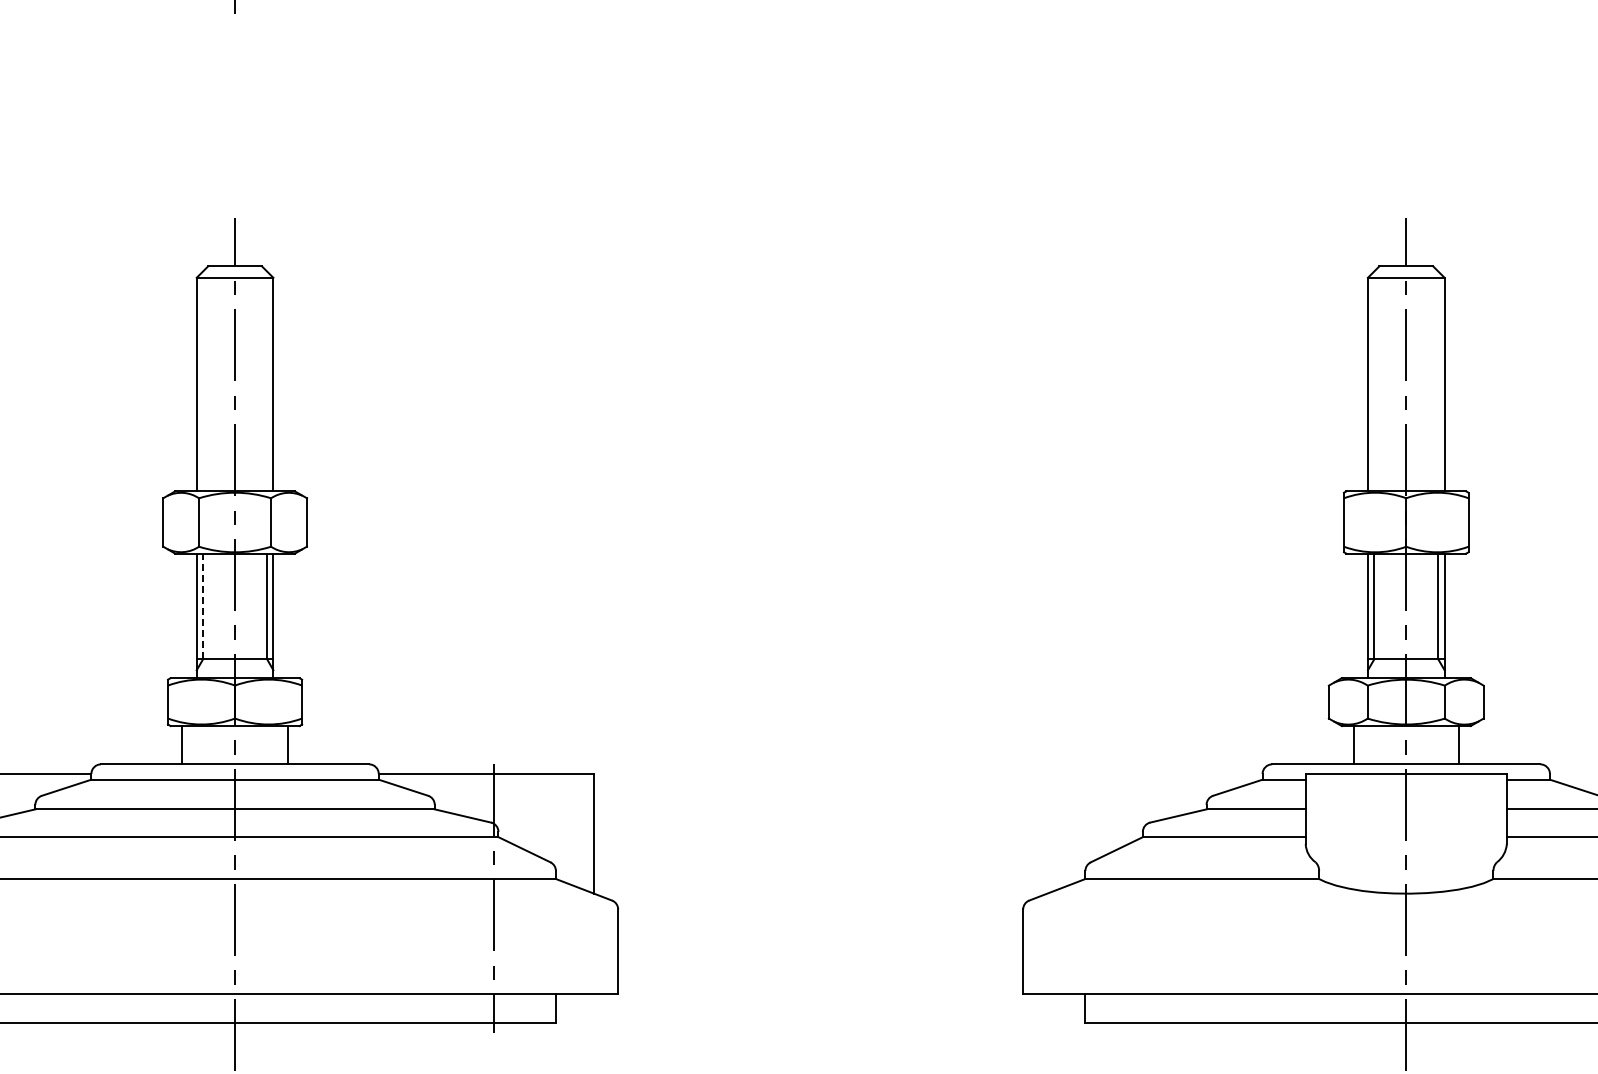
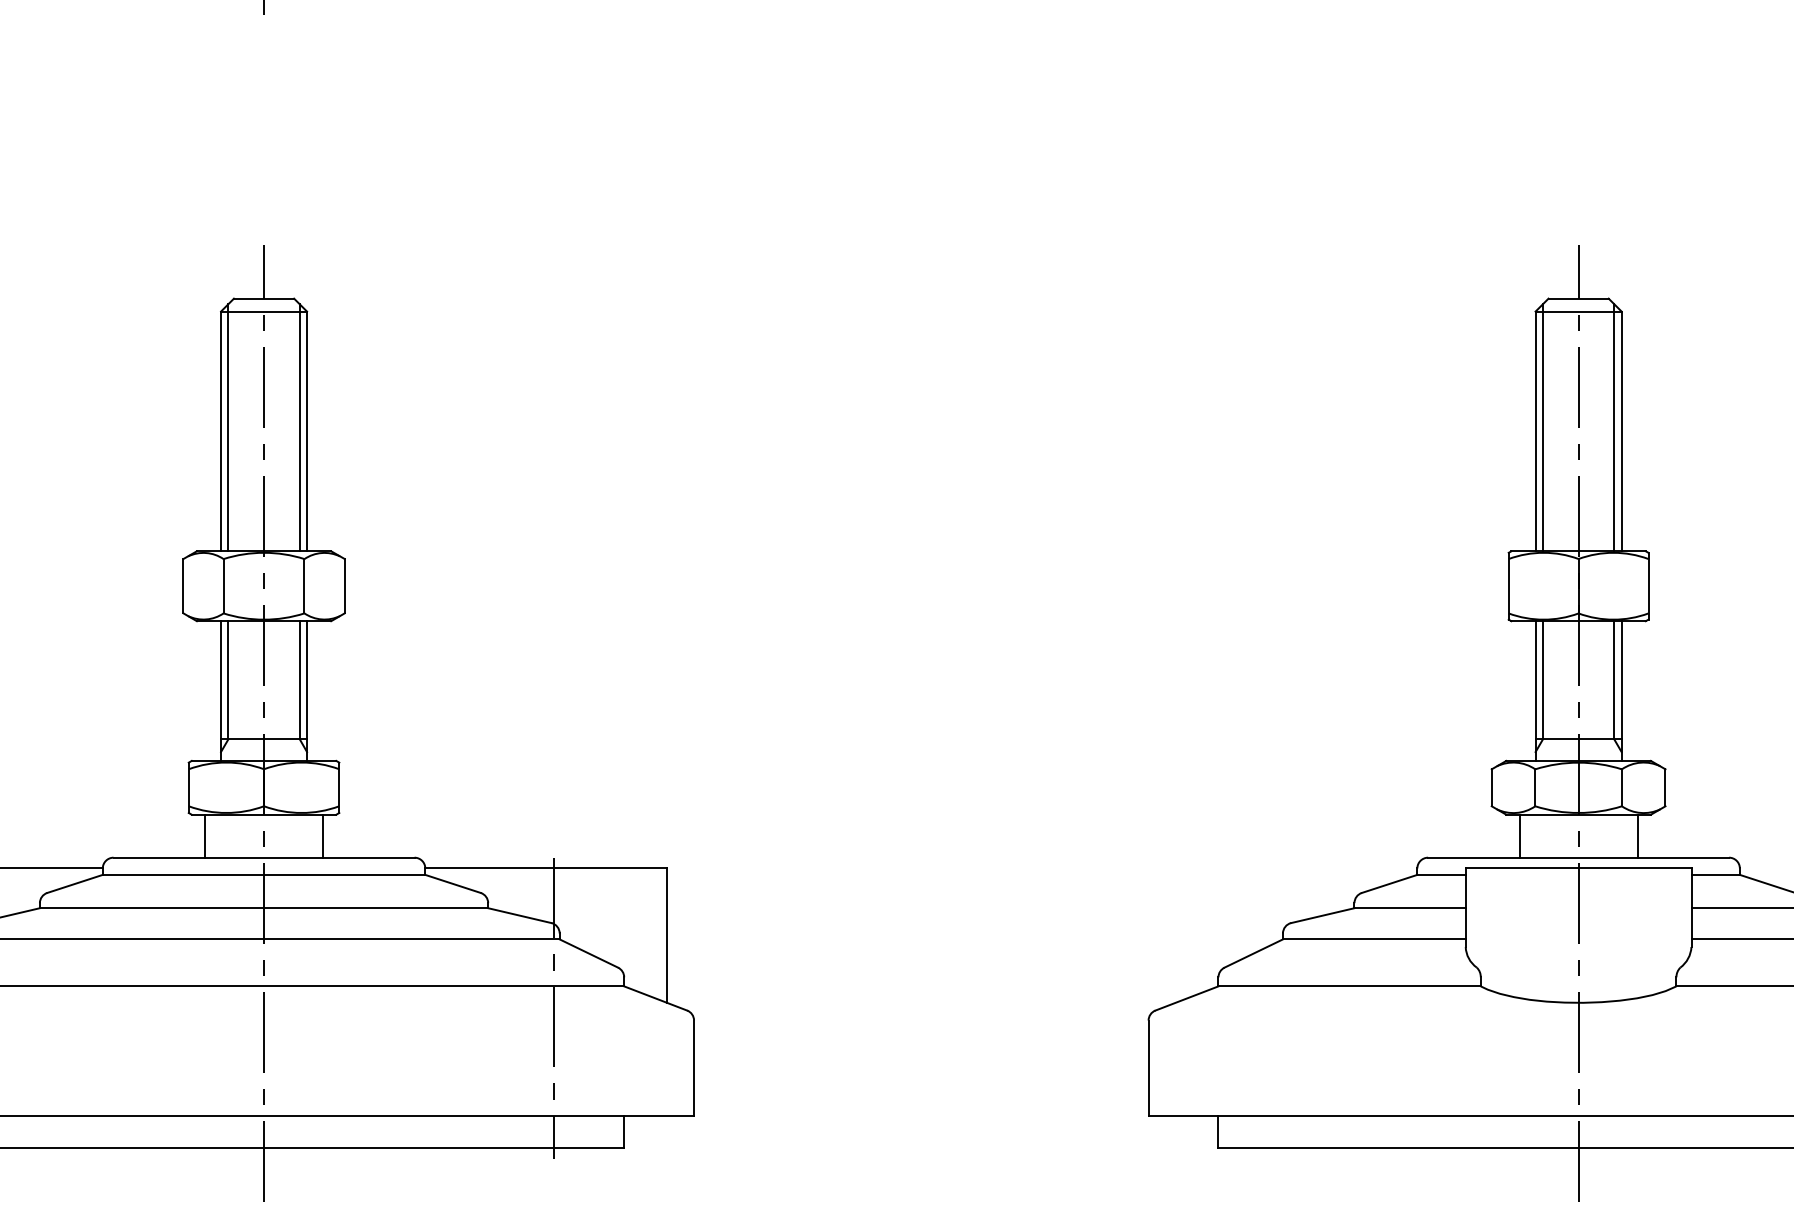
line: (203, 381) -> (228, 427), added
line: (266, 381) -> (299, 427), added
line: (1374, 381) -> (1542, 427), added
line: (1438, 381) -> (1614, 427), added
line: (203, 606) -> (228, 680), dashed -> solid

